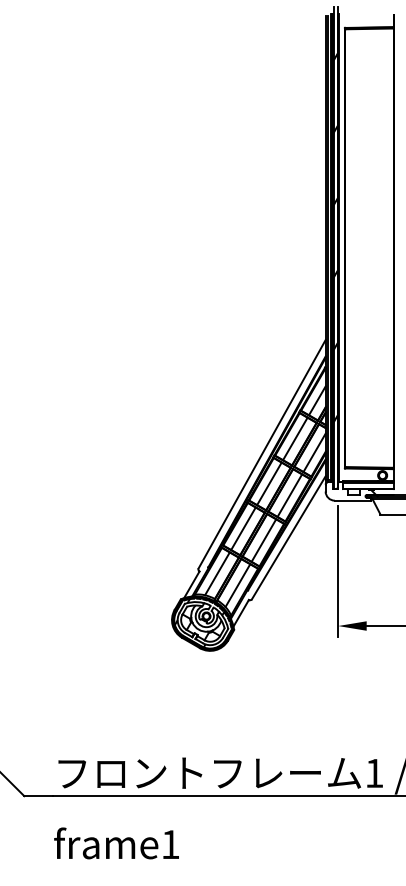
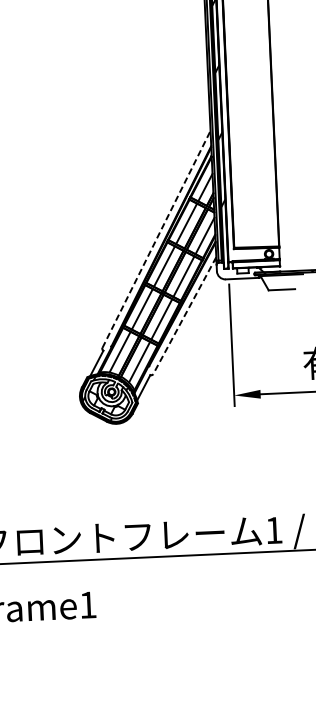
line: (262, 454) -> (156, 239), solid -> dashed
line: (288, 537) -> (184, 315), solid -> dashed

